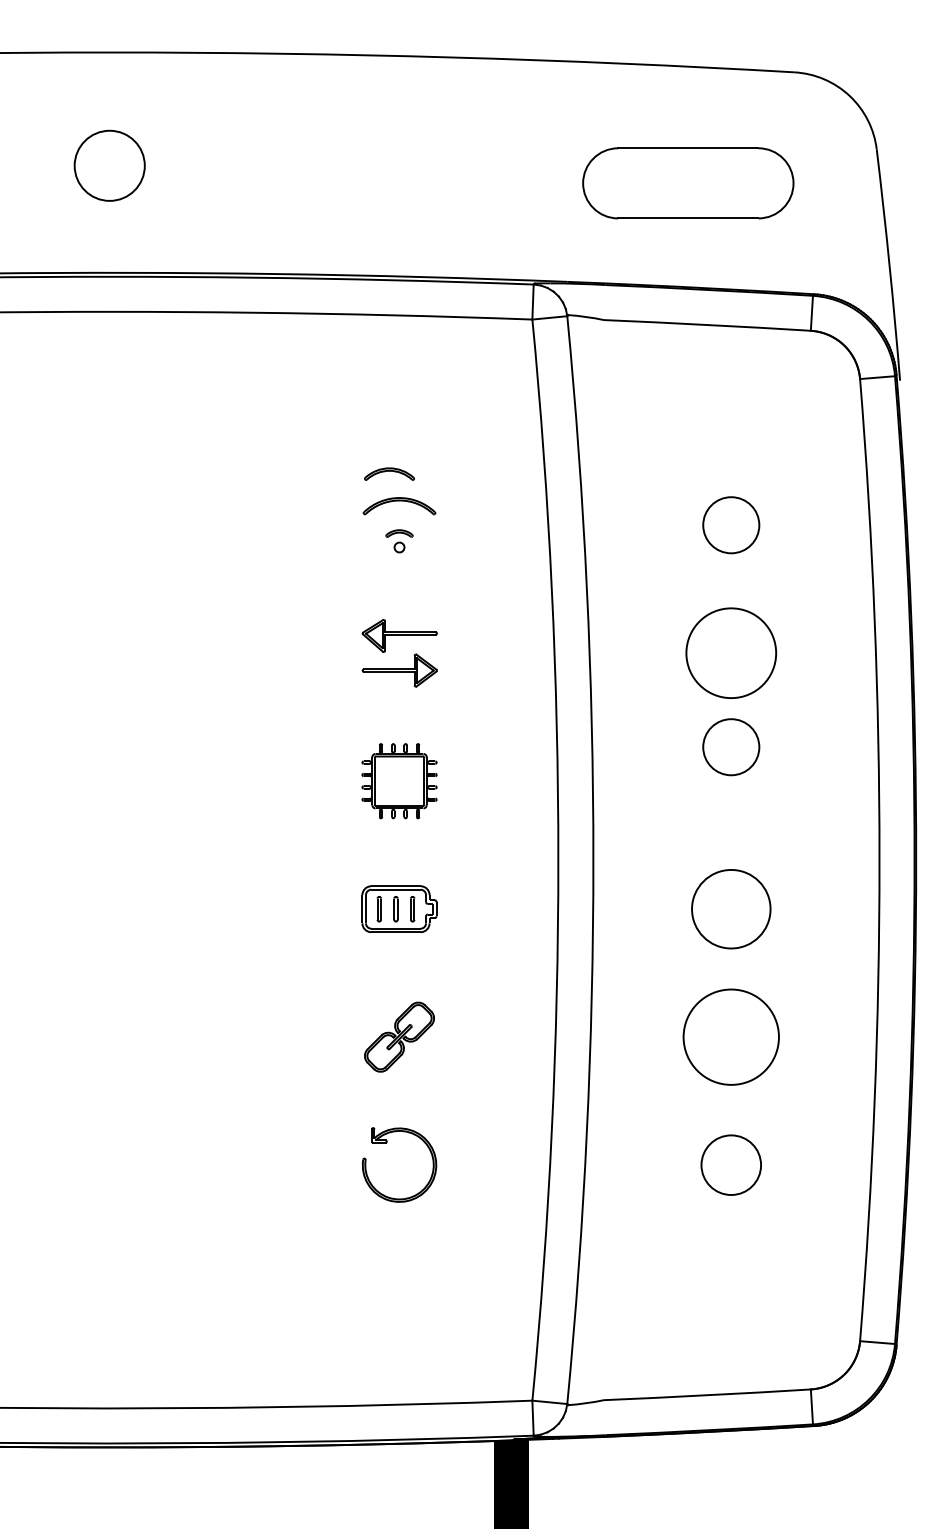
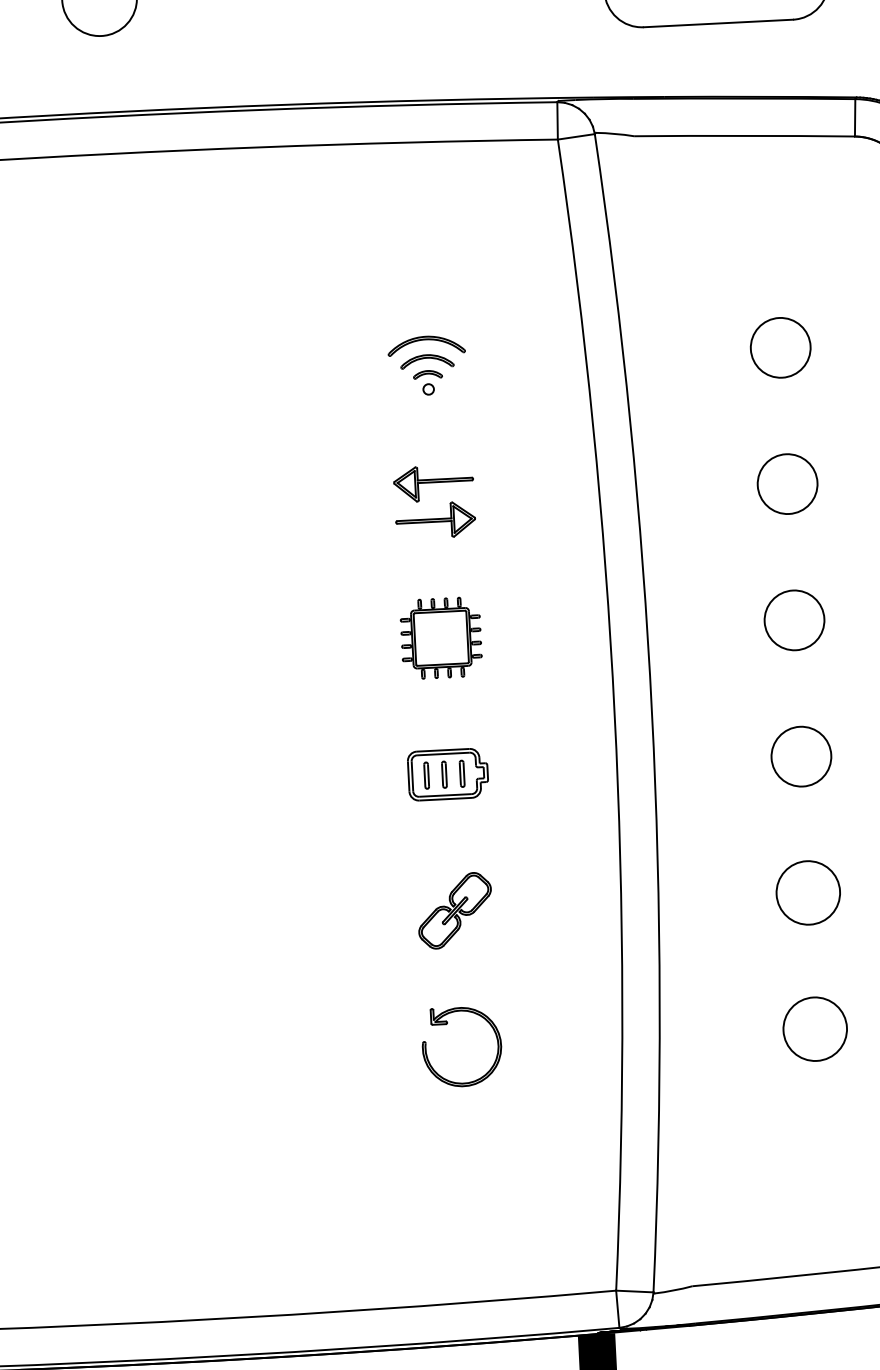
part: (389, 473) -> (427, 360), moved
circle: (731, 653) -> (787, 484), size x0.62
circle: (731, 747) -> (794, 620), moved
circle: (731, 909) -> (801, 756), size x0.71
circle: (731, 1037) -> (808, 893), size x0.62

